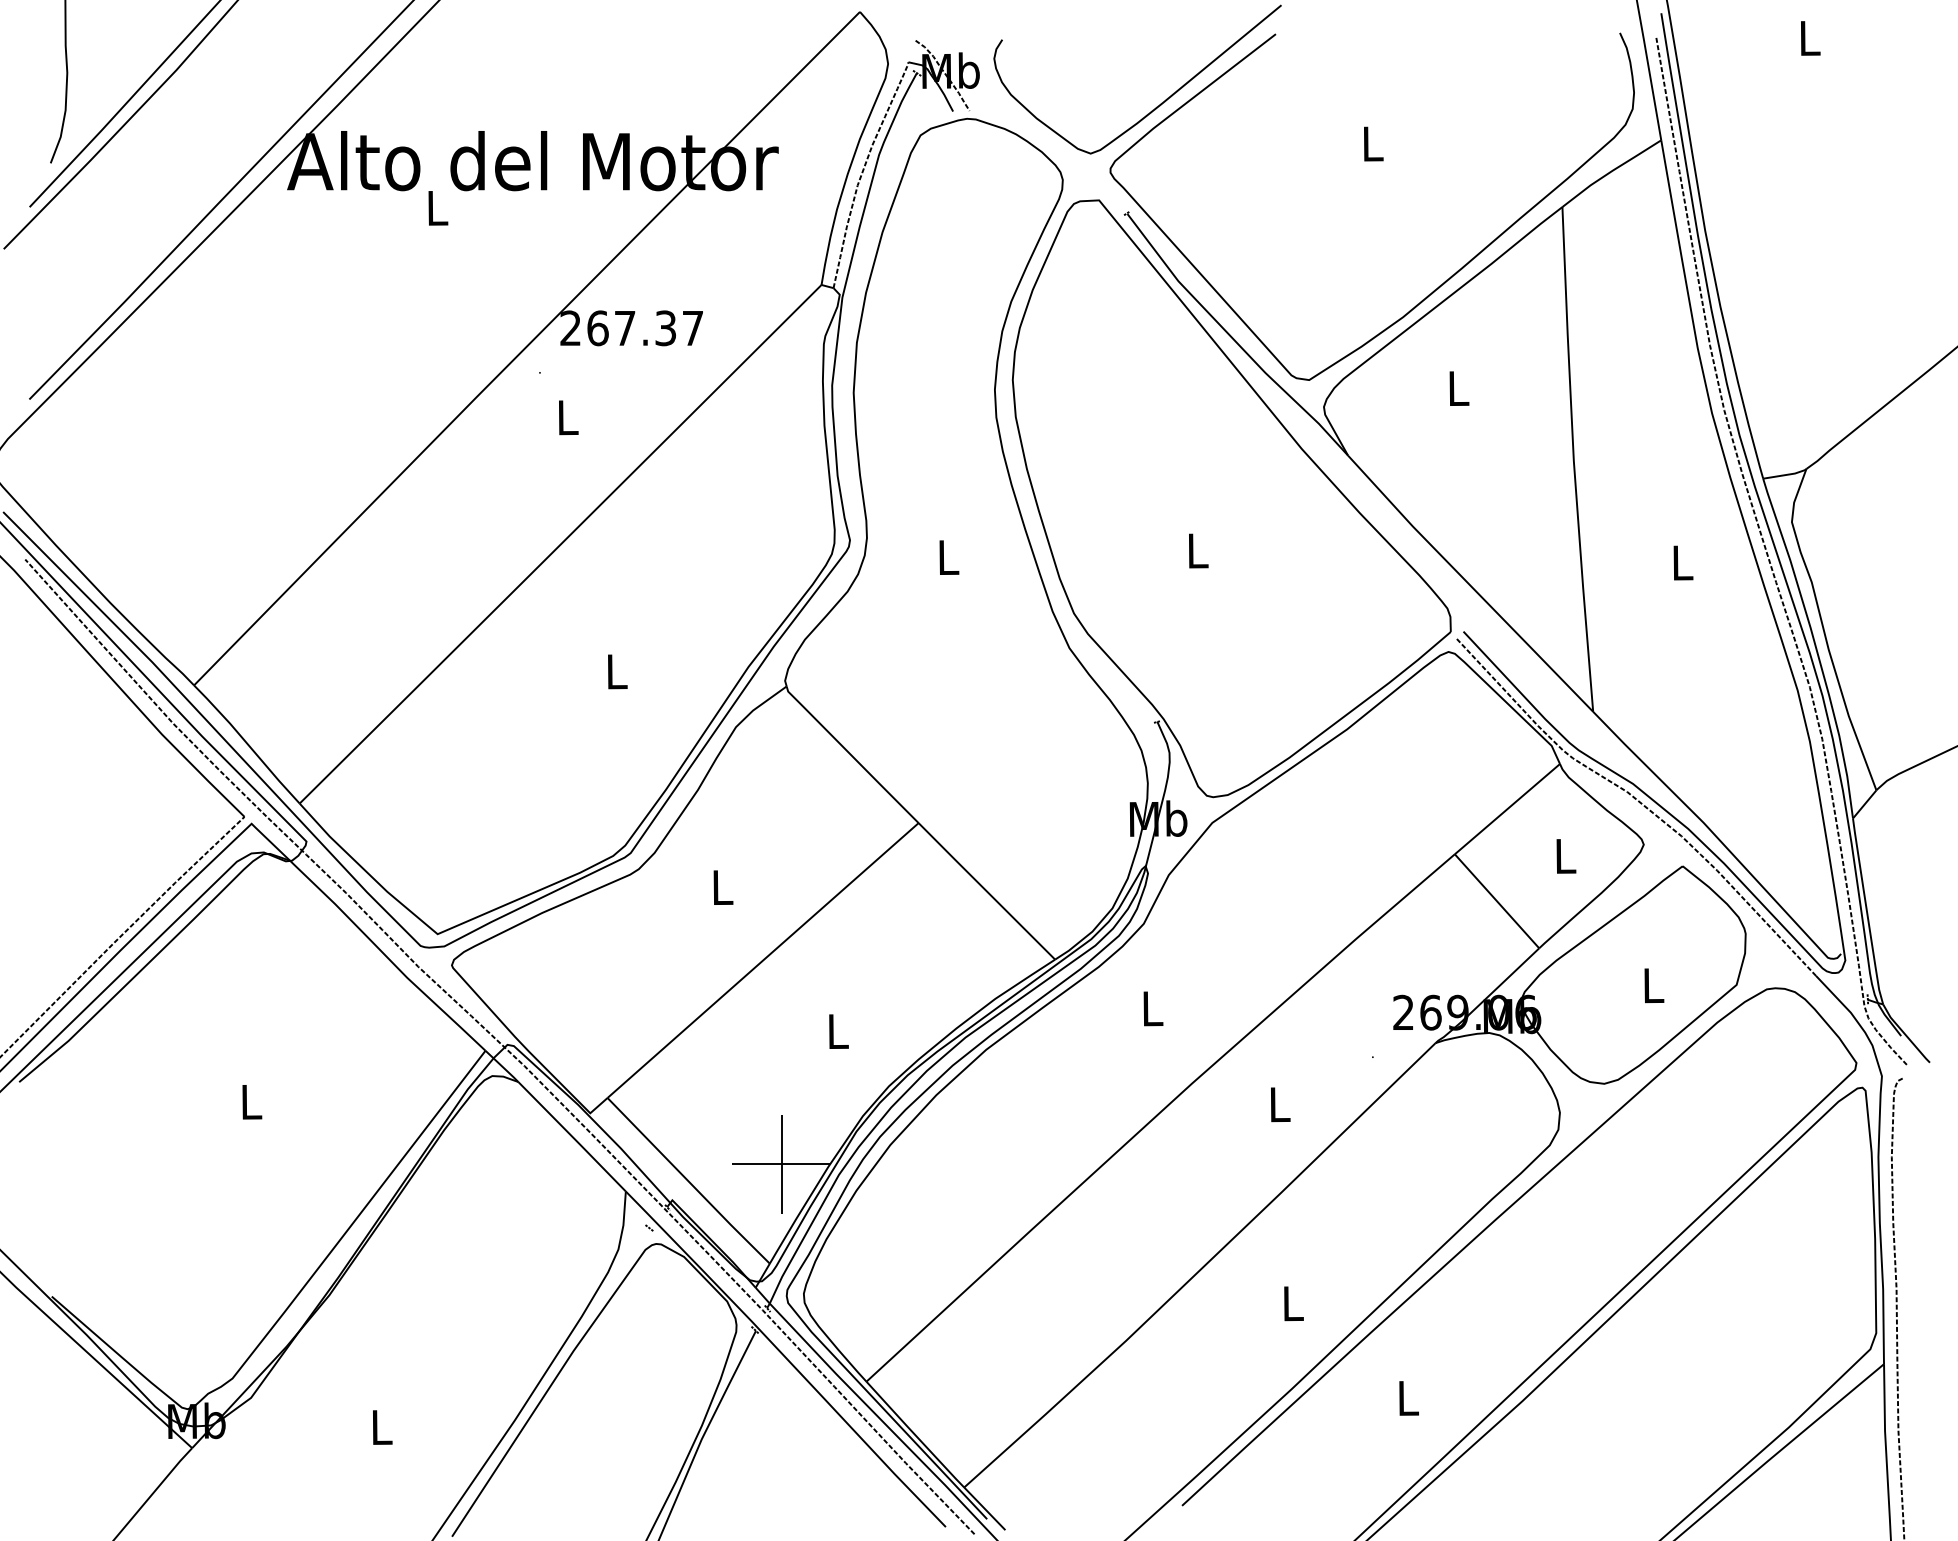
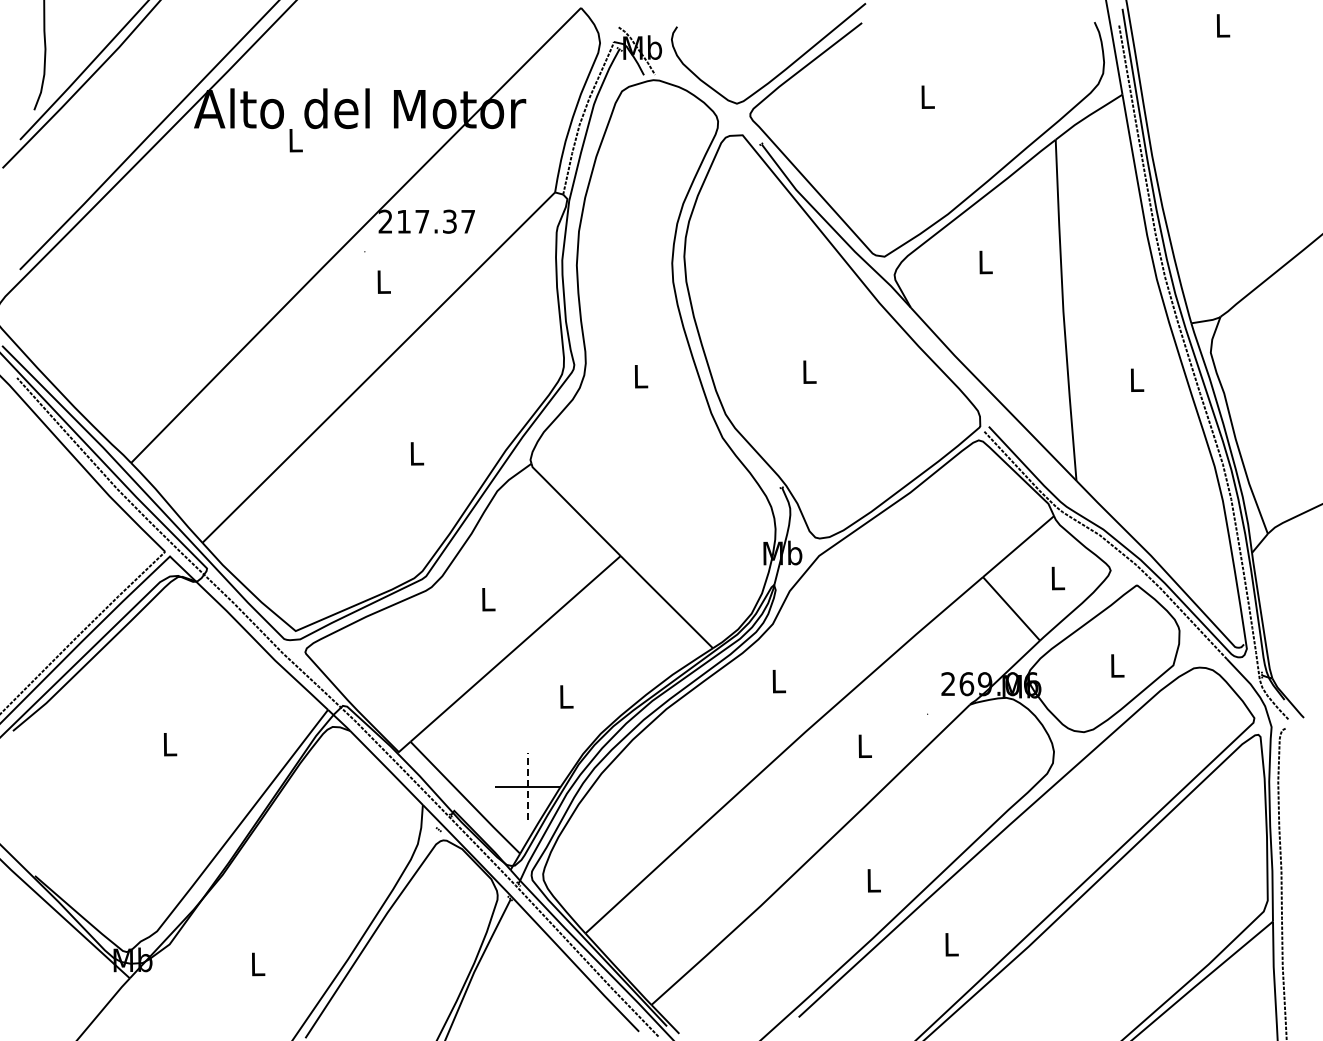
text: (598, 327) -> (404, 221), 267.37 -> 217.37
line: (782, 1164) -> (528, 786), solid -> dashed

